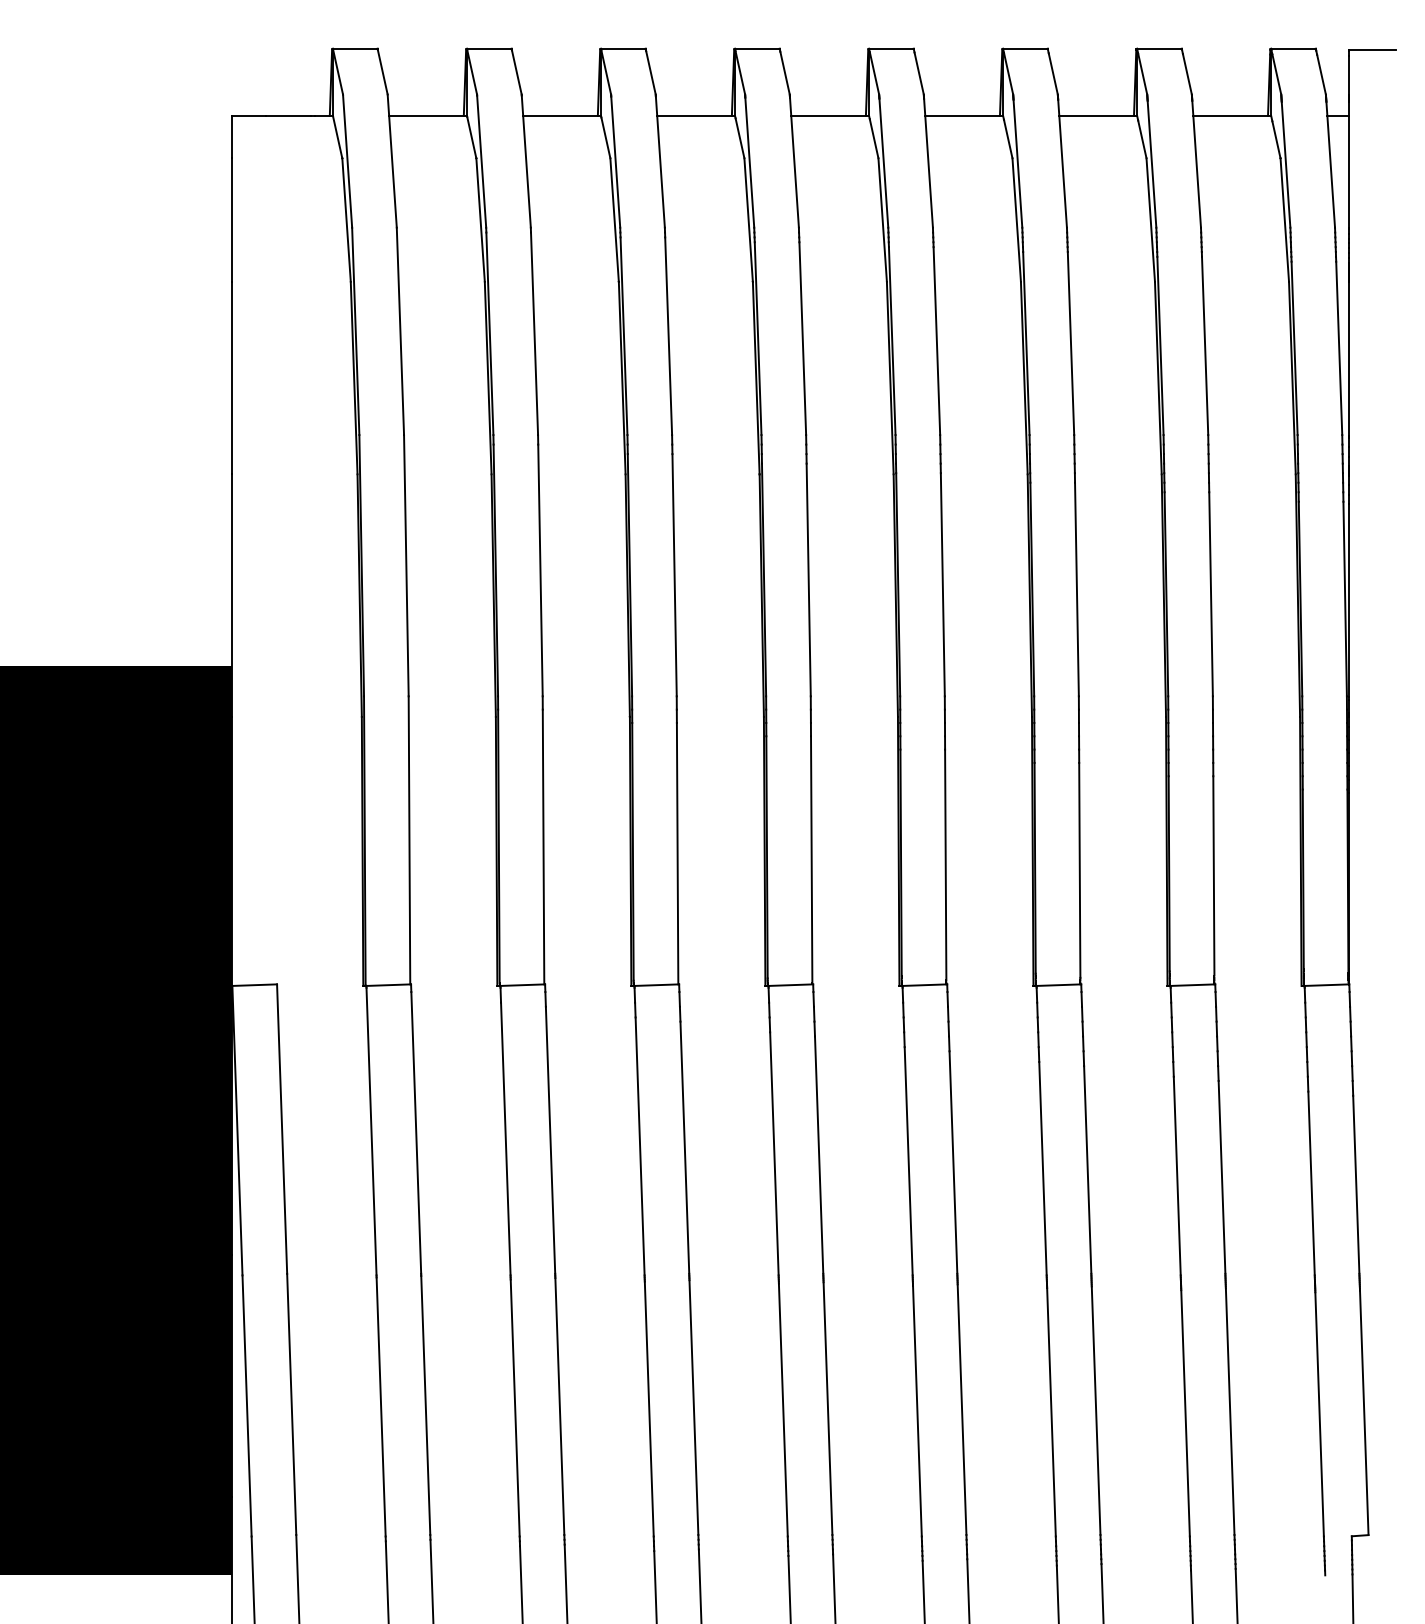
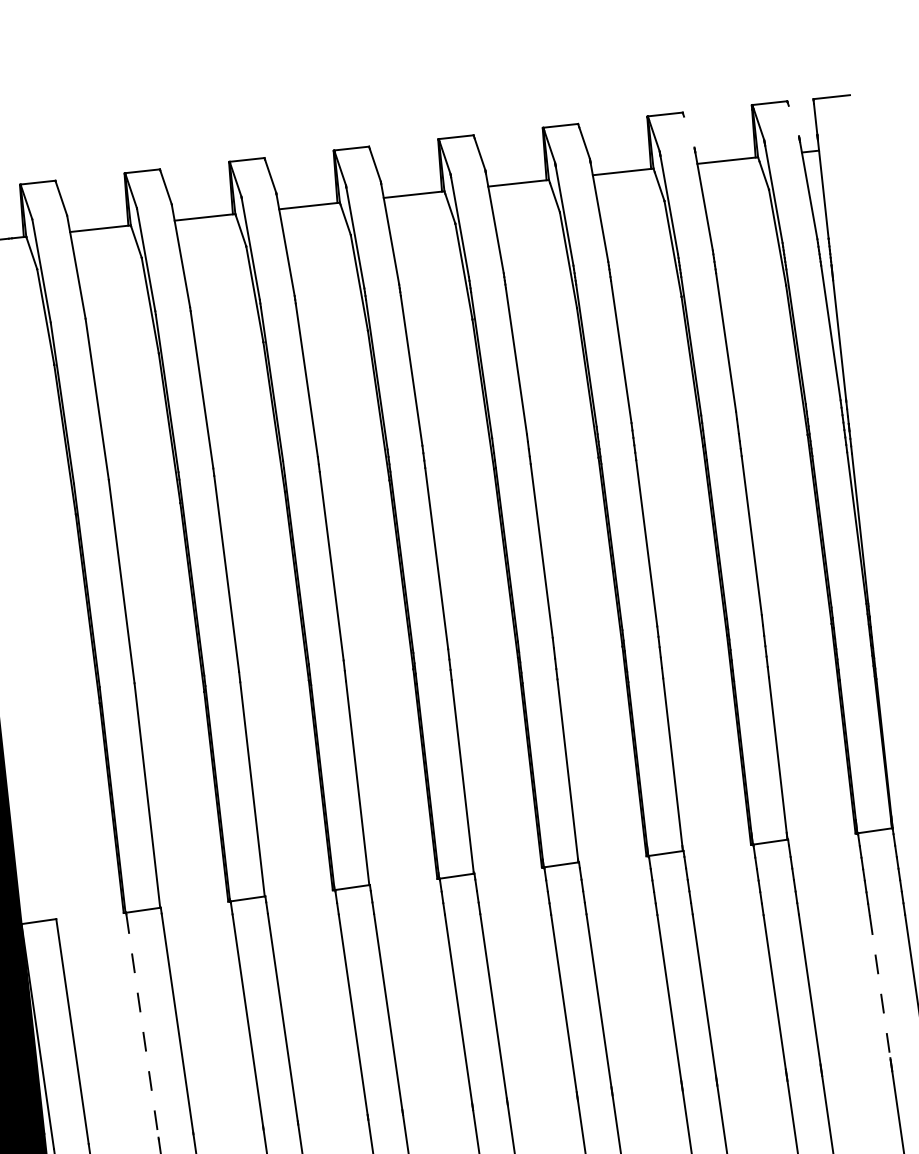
line: (1186, 74) -> (688, 132), removed
line: (1321, 74) -> (793, 120), removed
line: (371, 1131) -> (142, 1025), solid -> dashed
line: (1311, 1183) -> (880, 986), solid -> dashed

